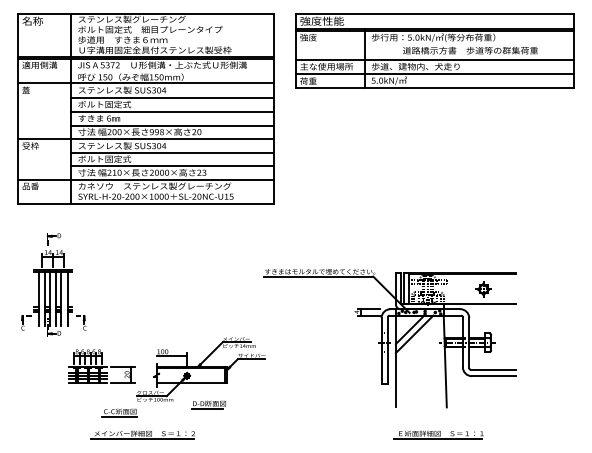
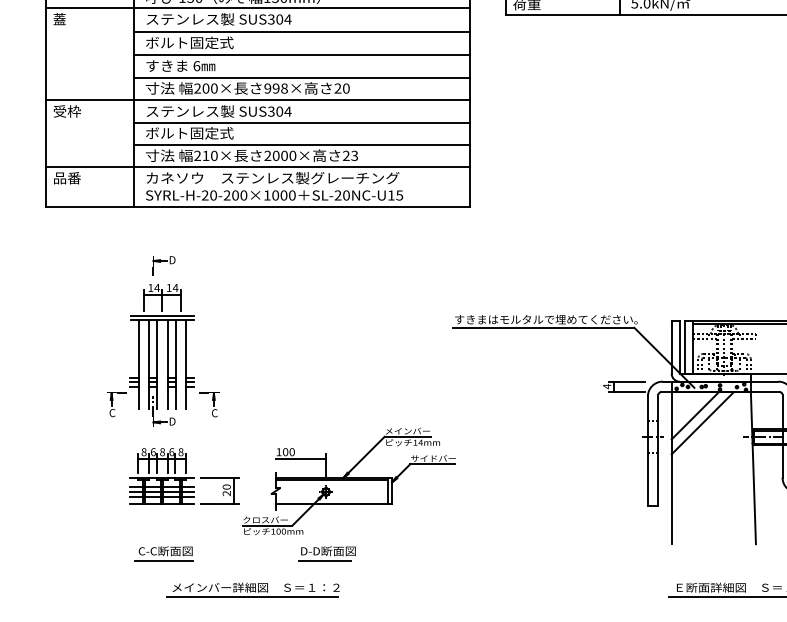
part: (53, 284) -> (162, 340), moved
part: (208, 404) -> (326, 552), moved
part: (119, 412) -> (164, 552), moved

